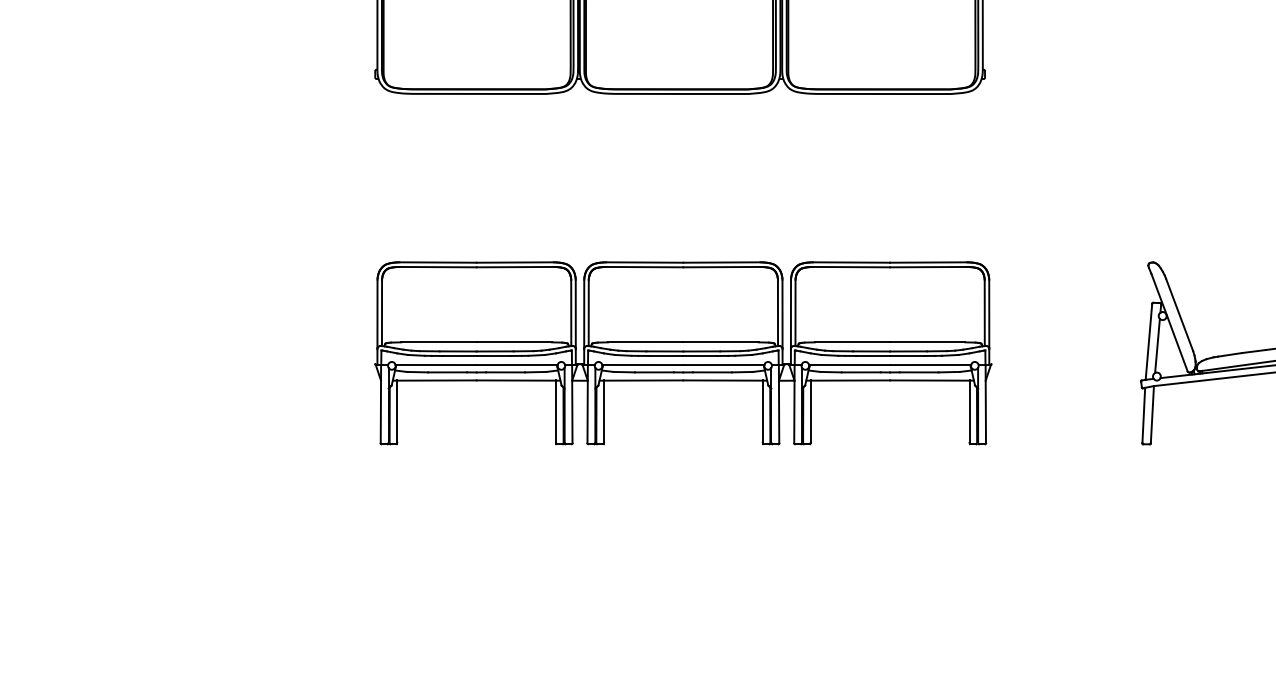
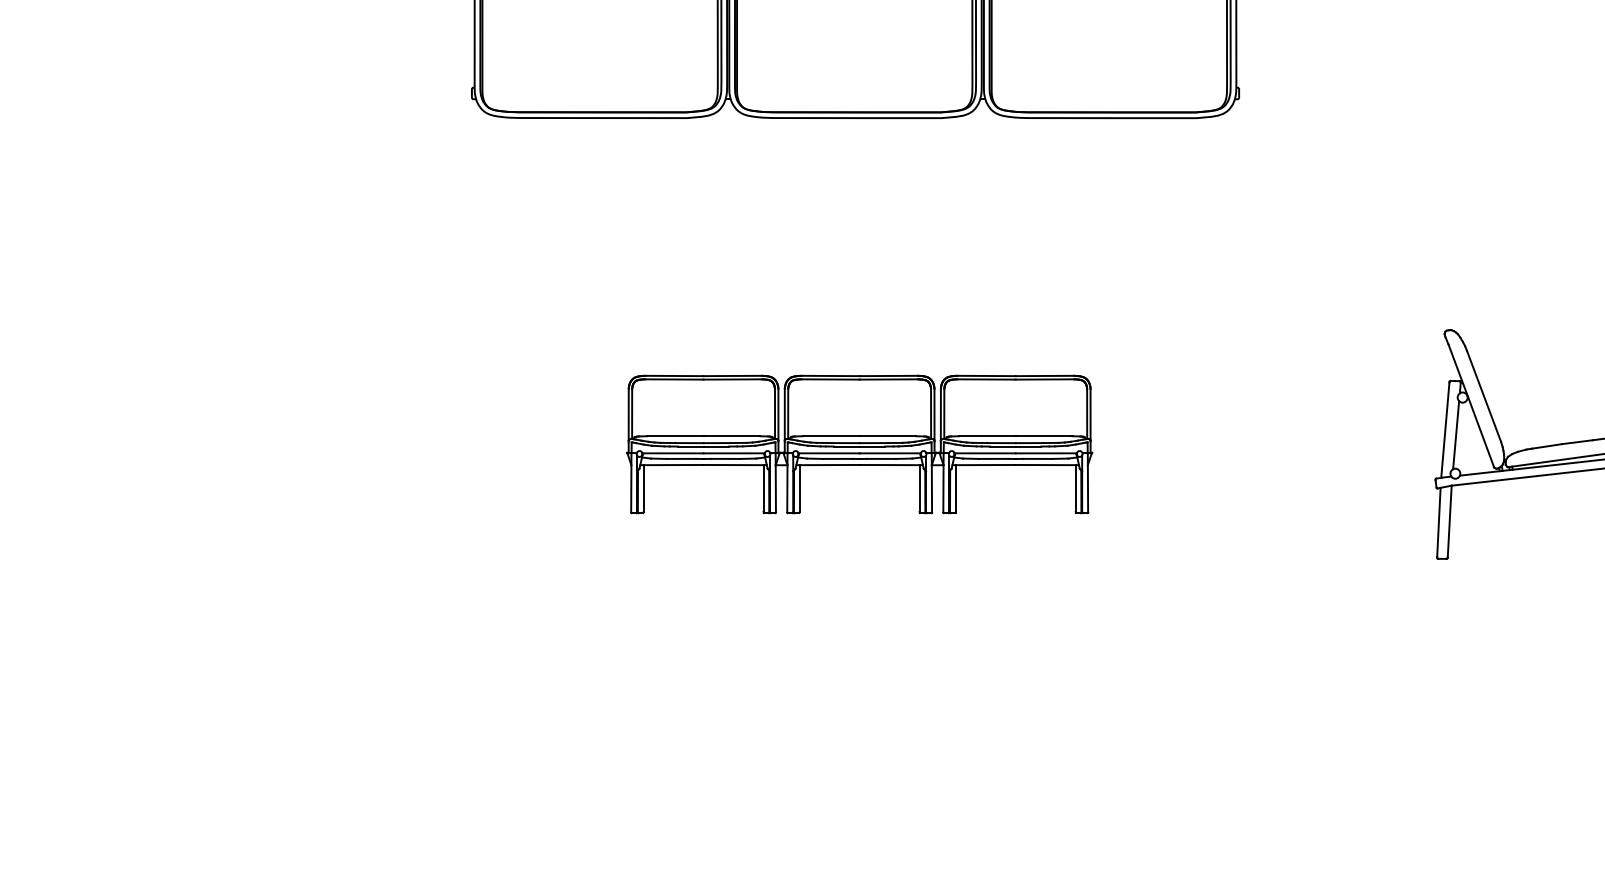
part: (683, 353) -> (859, 444), size x0.6

